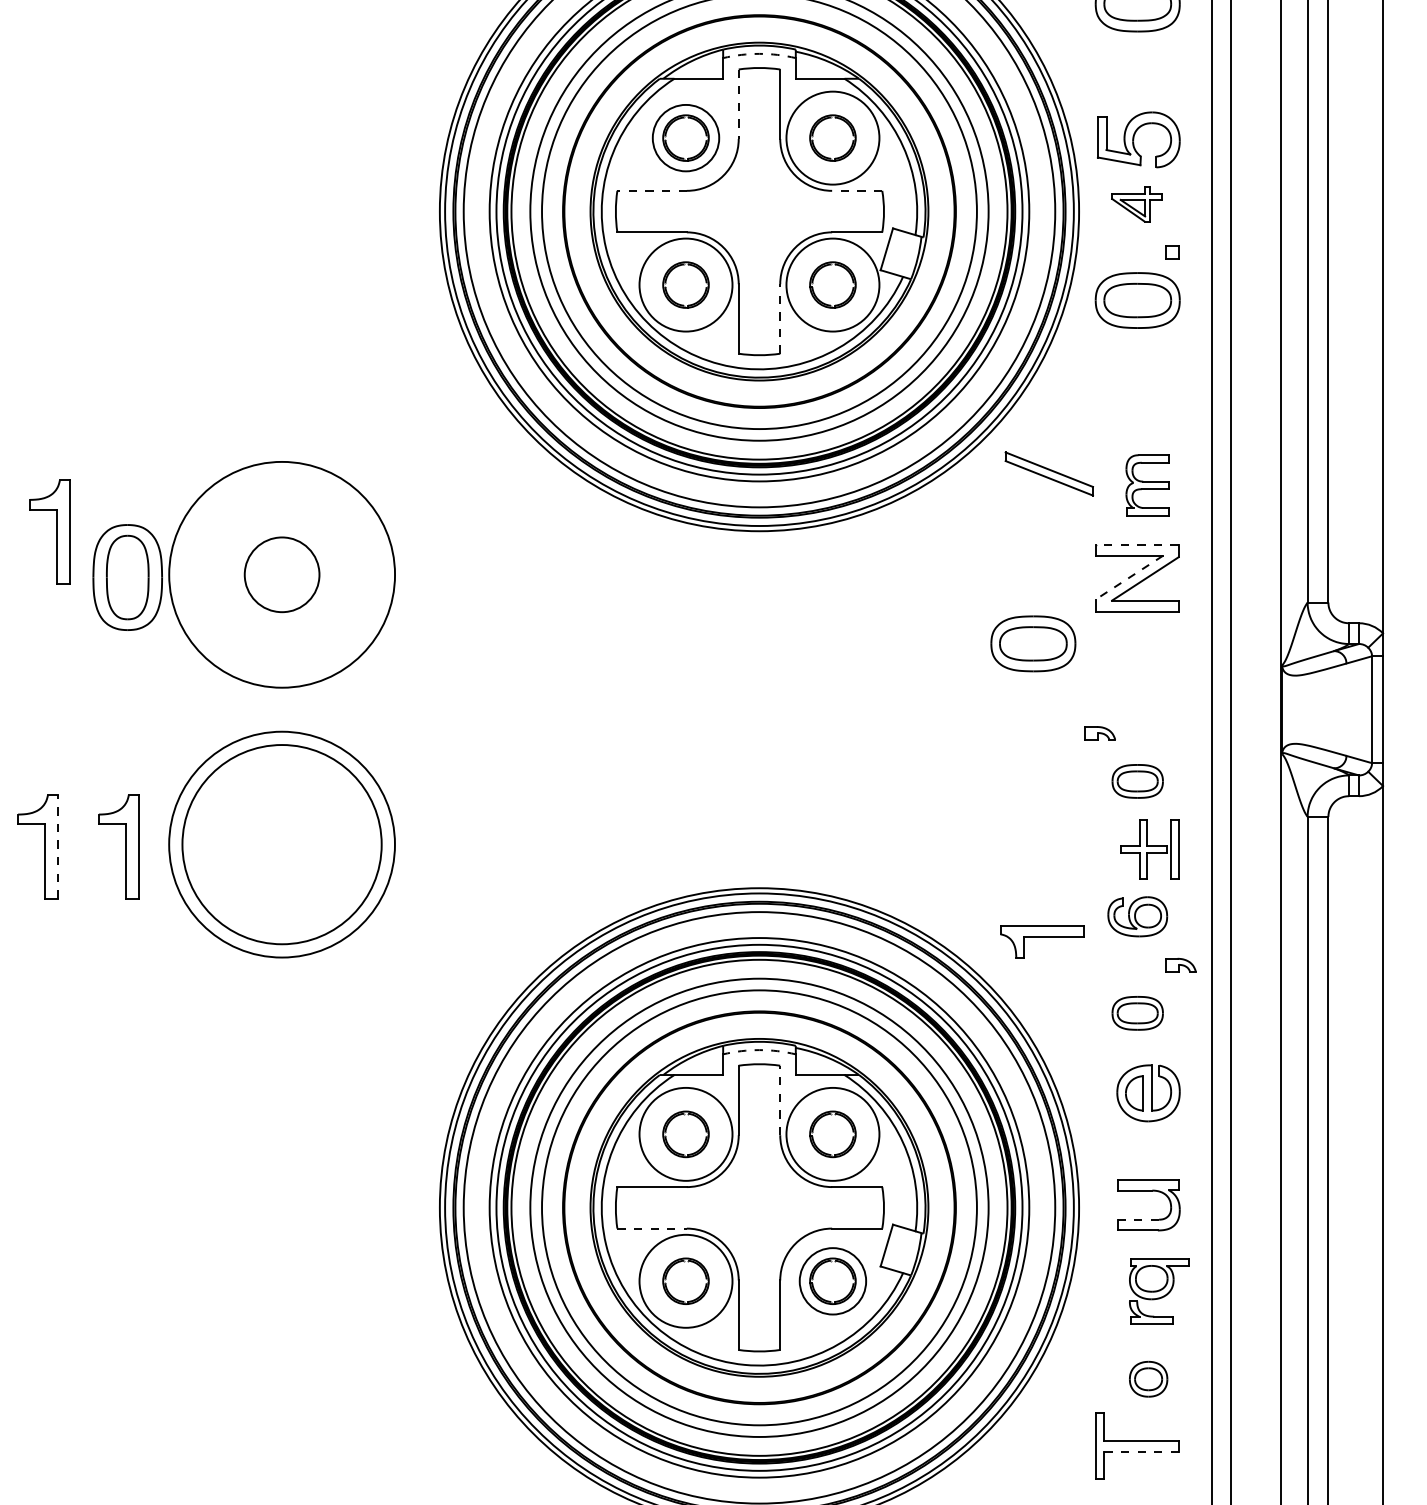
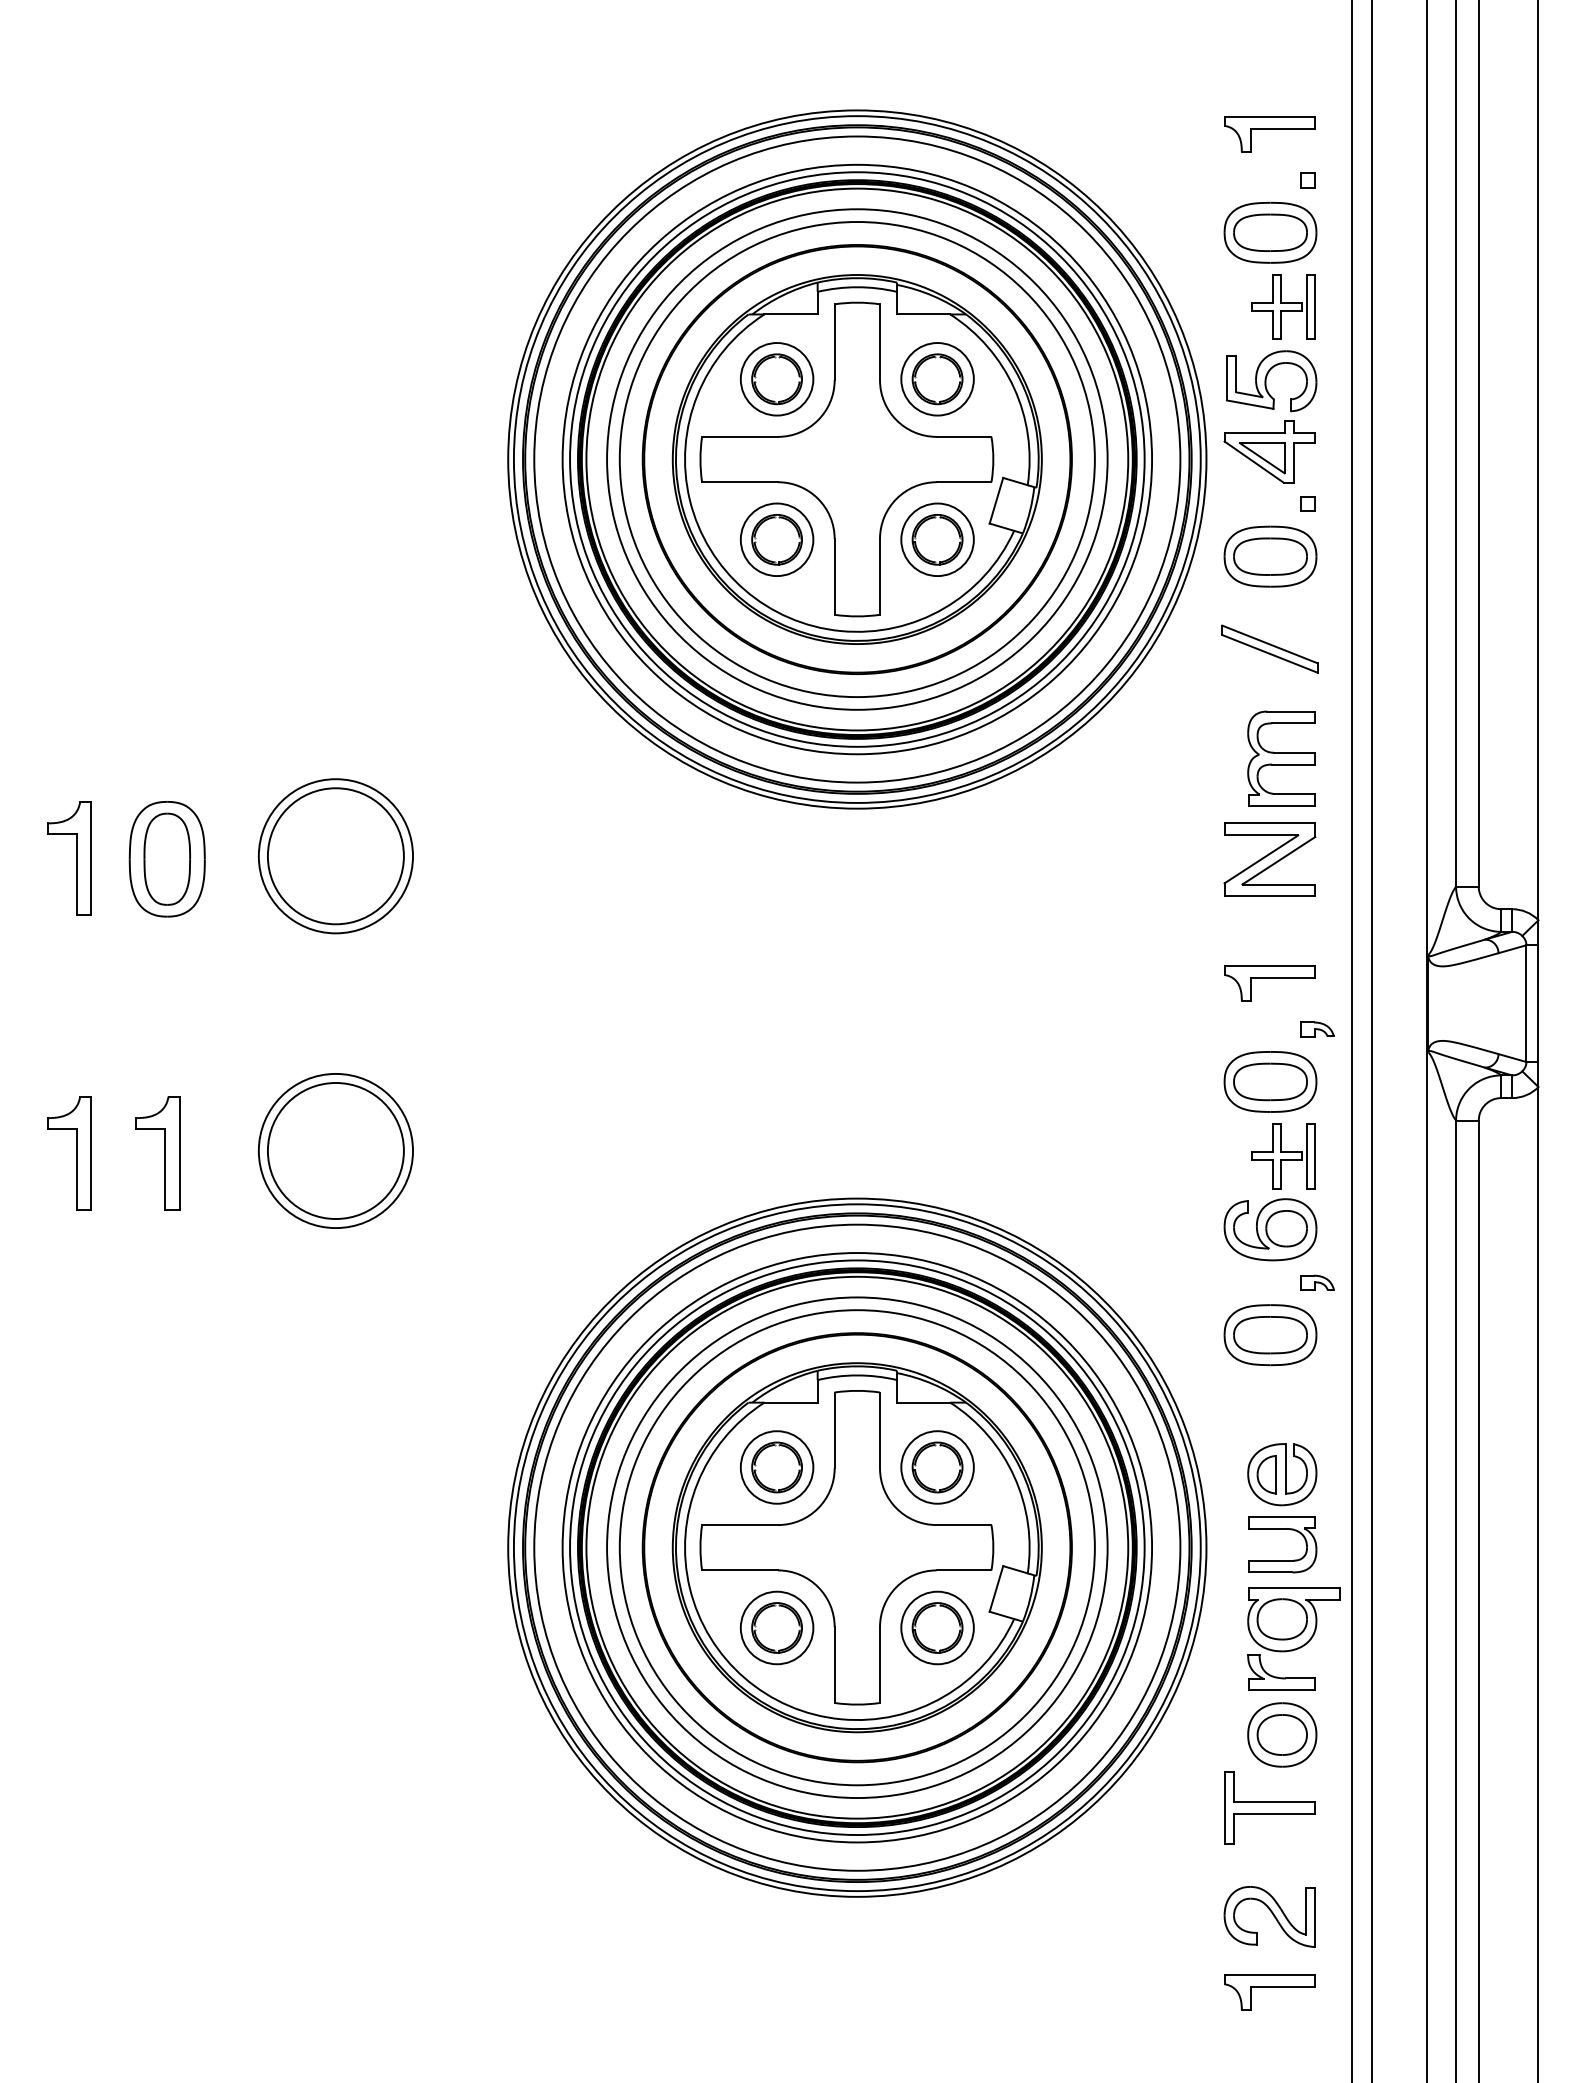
arc: (759, 54) -> (857, 287), dashed -> solid
part: (1149, 71) -> (1283, 306), added
line: (738, 104) -> (834, 342), dashed -> solid
circle: (832, 138) -> (937, 379), size x0.71
line: (652, 190) -> (740, 436), dashed -> solid
line: (856, 190) -> (963, 436), dashed -> solid
part: (1136, 204) -> (1269, 451), size x1.67
circle: (685, 284) -> (776, 539), size x0.71
circle: (832, 284) -> (937, 539), size x0.71
line: (780, 318) -> (880, 576), dashed -> solid
part: (1048, 473) -> (1269, 648), moved
part: (1147, 485) -> (1281, 758), size x1.43
part: (56, 531) -> (76, 858), moved
line: (1136, 544) -> (1269, 823), dashed -> solid
circle: (281, 575) -> (335, 856), size x0.62
circle: (281, 575) -> (335, 856), size x1.67
line: (1129, 577) -> (1261, 859), dashed -> solid
part: (1033, 643) -> (1156, 931), removed
part: (1100, 733) -> (1317, 1029), moved
part: (1137, 781) -> (1270, 1081), size x1.67
part: (281, 844) -> (335, 1150), size x0.62
line: (58, 846) -> (91, 1153), dashed -> solid
part: (1137, 916) -> (1270, 1229), size x1.43
part: (1041, 942) -> (1269, 983), moved
part: (1137, 1013) -> (1270, 1335), size x1.67
arc: (759, 1050) -> (857, 1375), dashed -> solid
part: (1148, 1093) -> (1282, 1474), moved
line: (780, 1100) -> (880, 1430), dashed -> solid
circle: (685, 1134) -> (776, 1467), size x0.71
circle: (832, 1134) -> (937, 1467), size x0.71
line: (1138, 1219) -> (1271, 1560), dashed -> solid
line: (652, 1228) -> (740, 1570), dashed -> solid
circle: (685, 1280) -> (776, 1627), size x0.71
part: (1158, 1290) -> (1293, 1638), size x1.43
part: (1148, 1378) -> (1282, 1734), size x1.67
line: (1141, 1451) -> (1274, 1813), dashed -> solid

